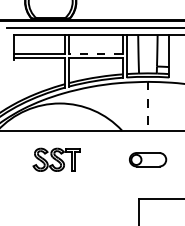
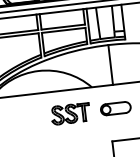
line: (95, 53) -> (62, 26), dashed -> solid
line: (147, 106) -> (110, 65), dashed -> solid
part: (56, 159) -> (70, 113), moved

